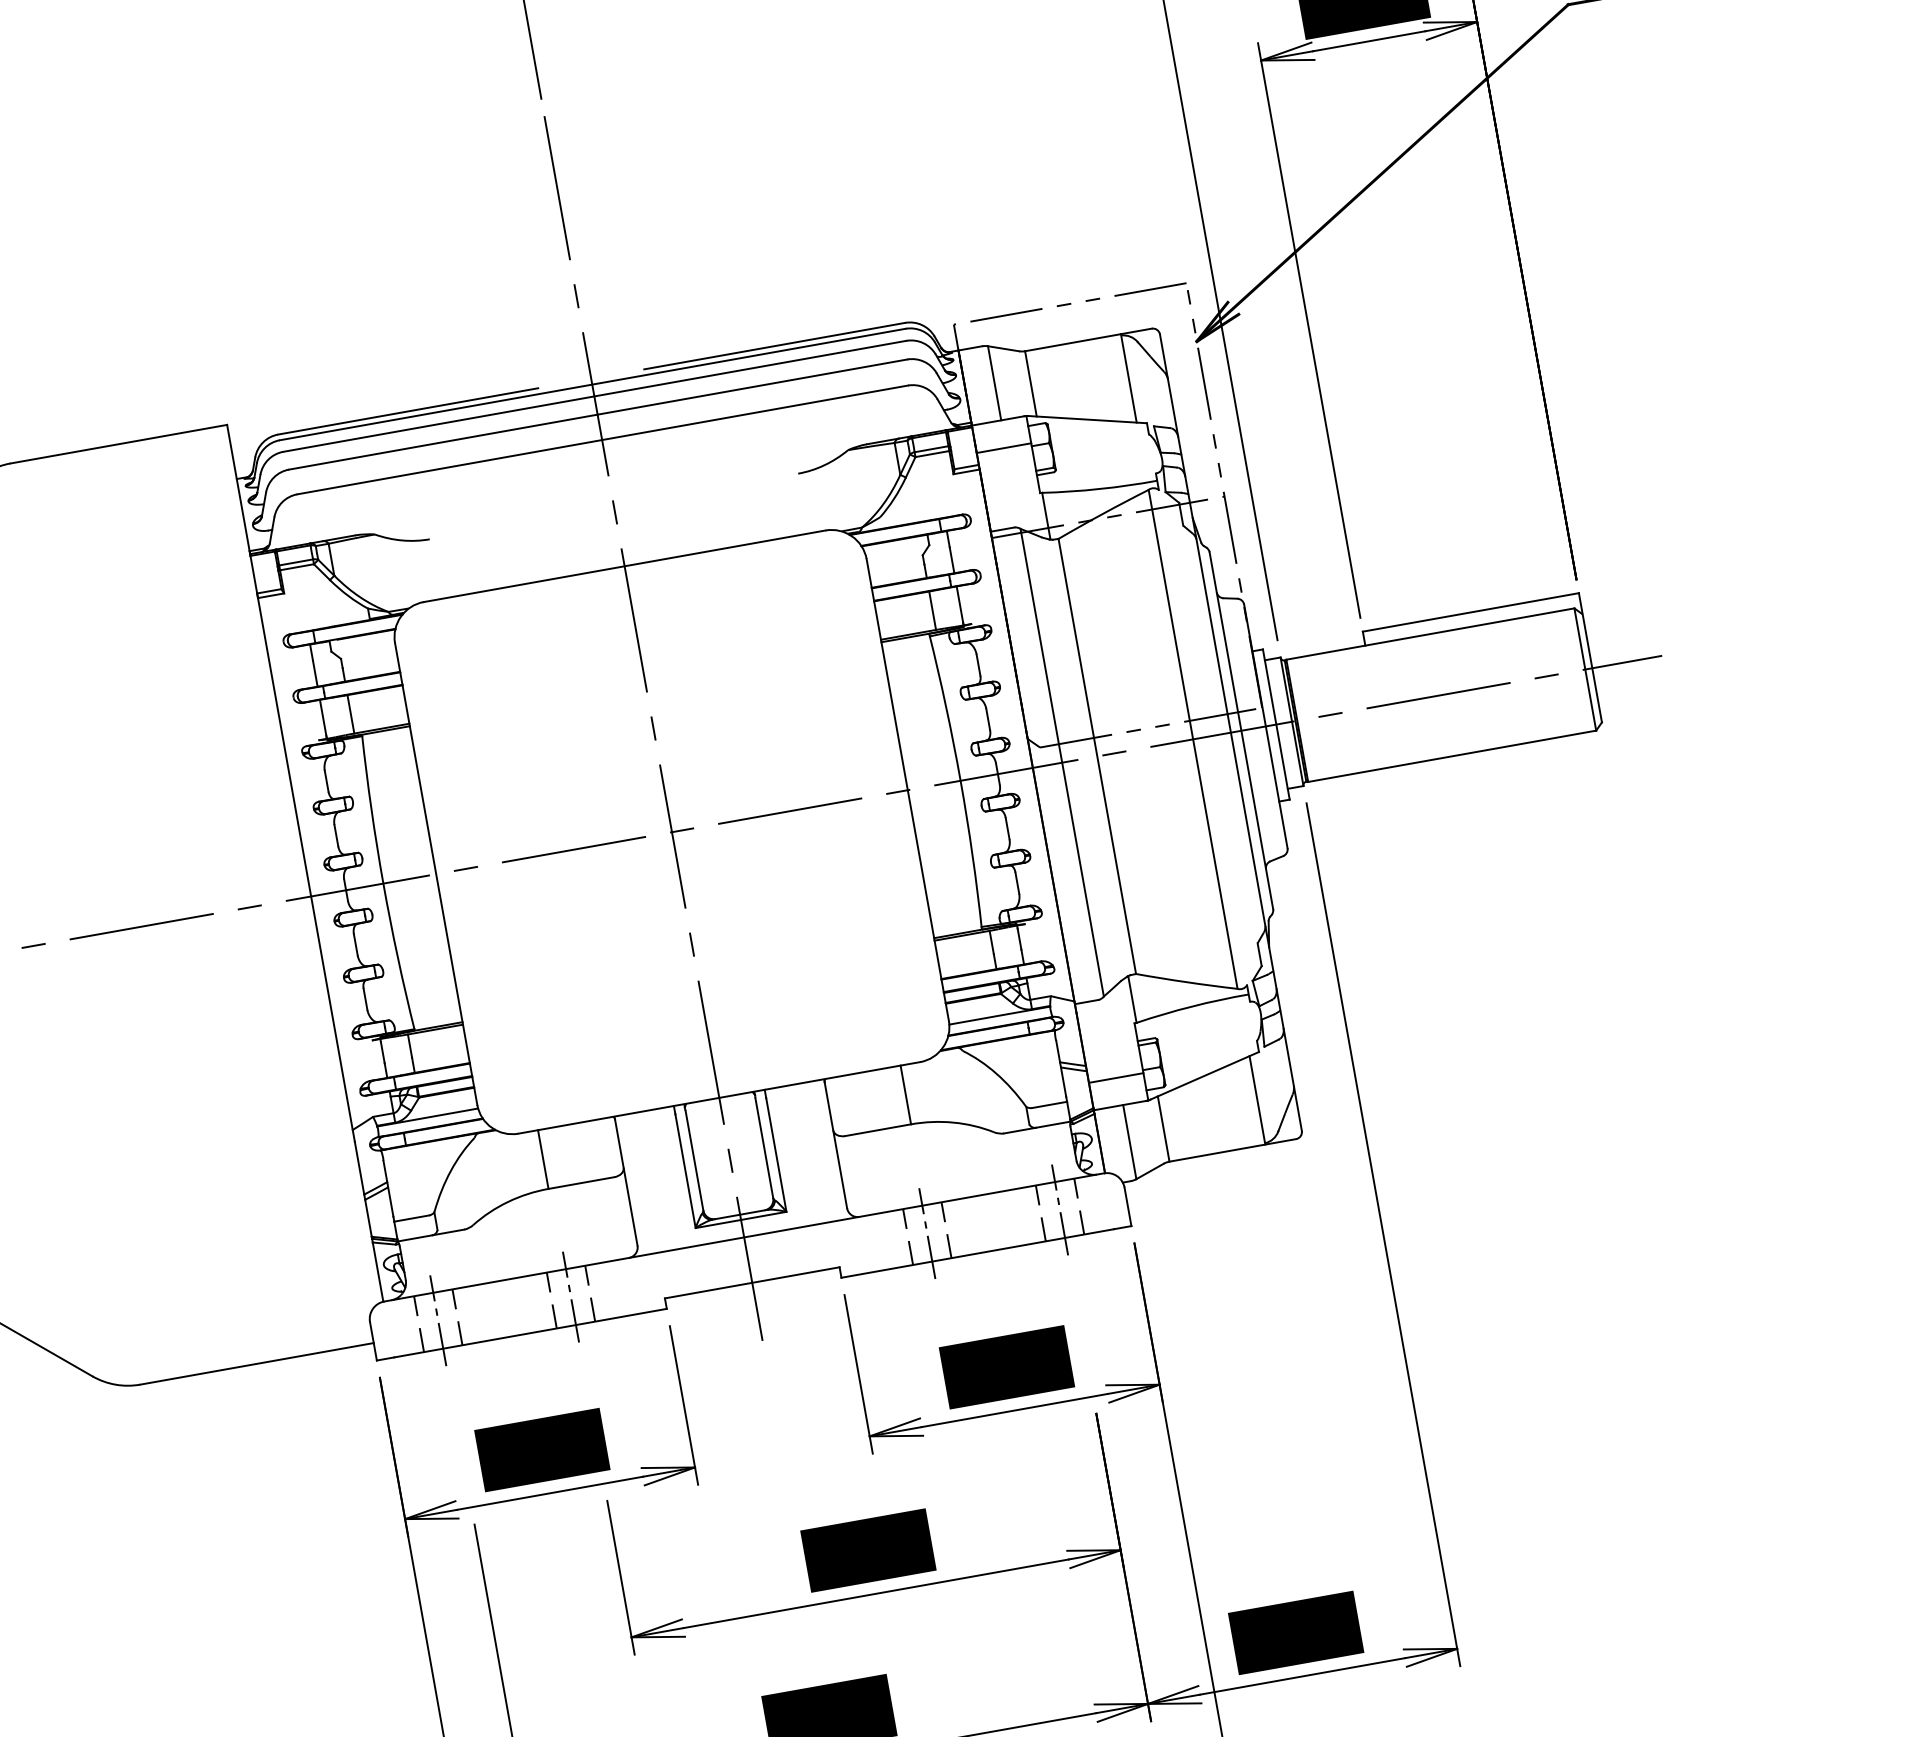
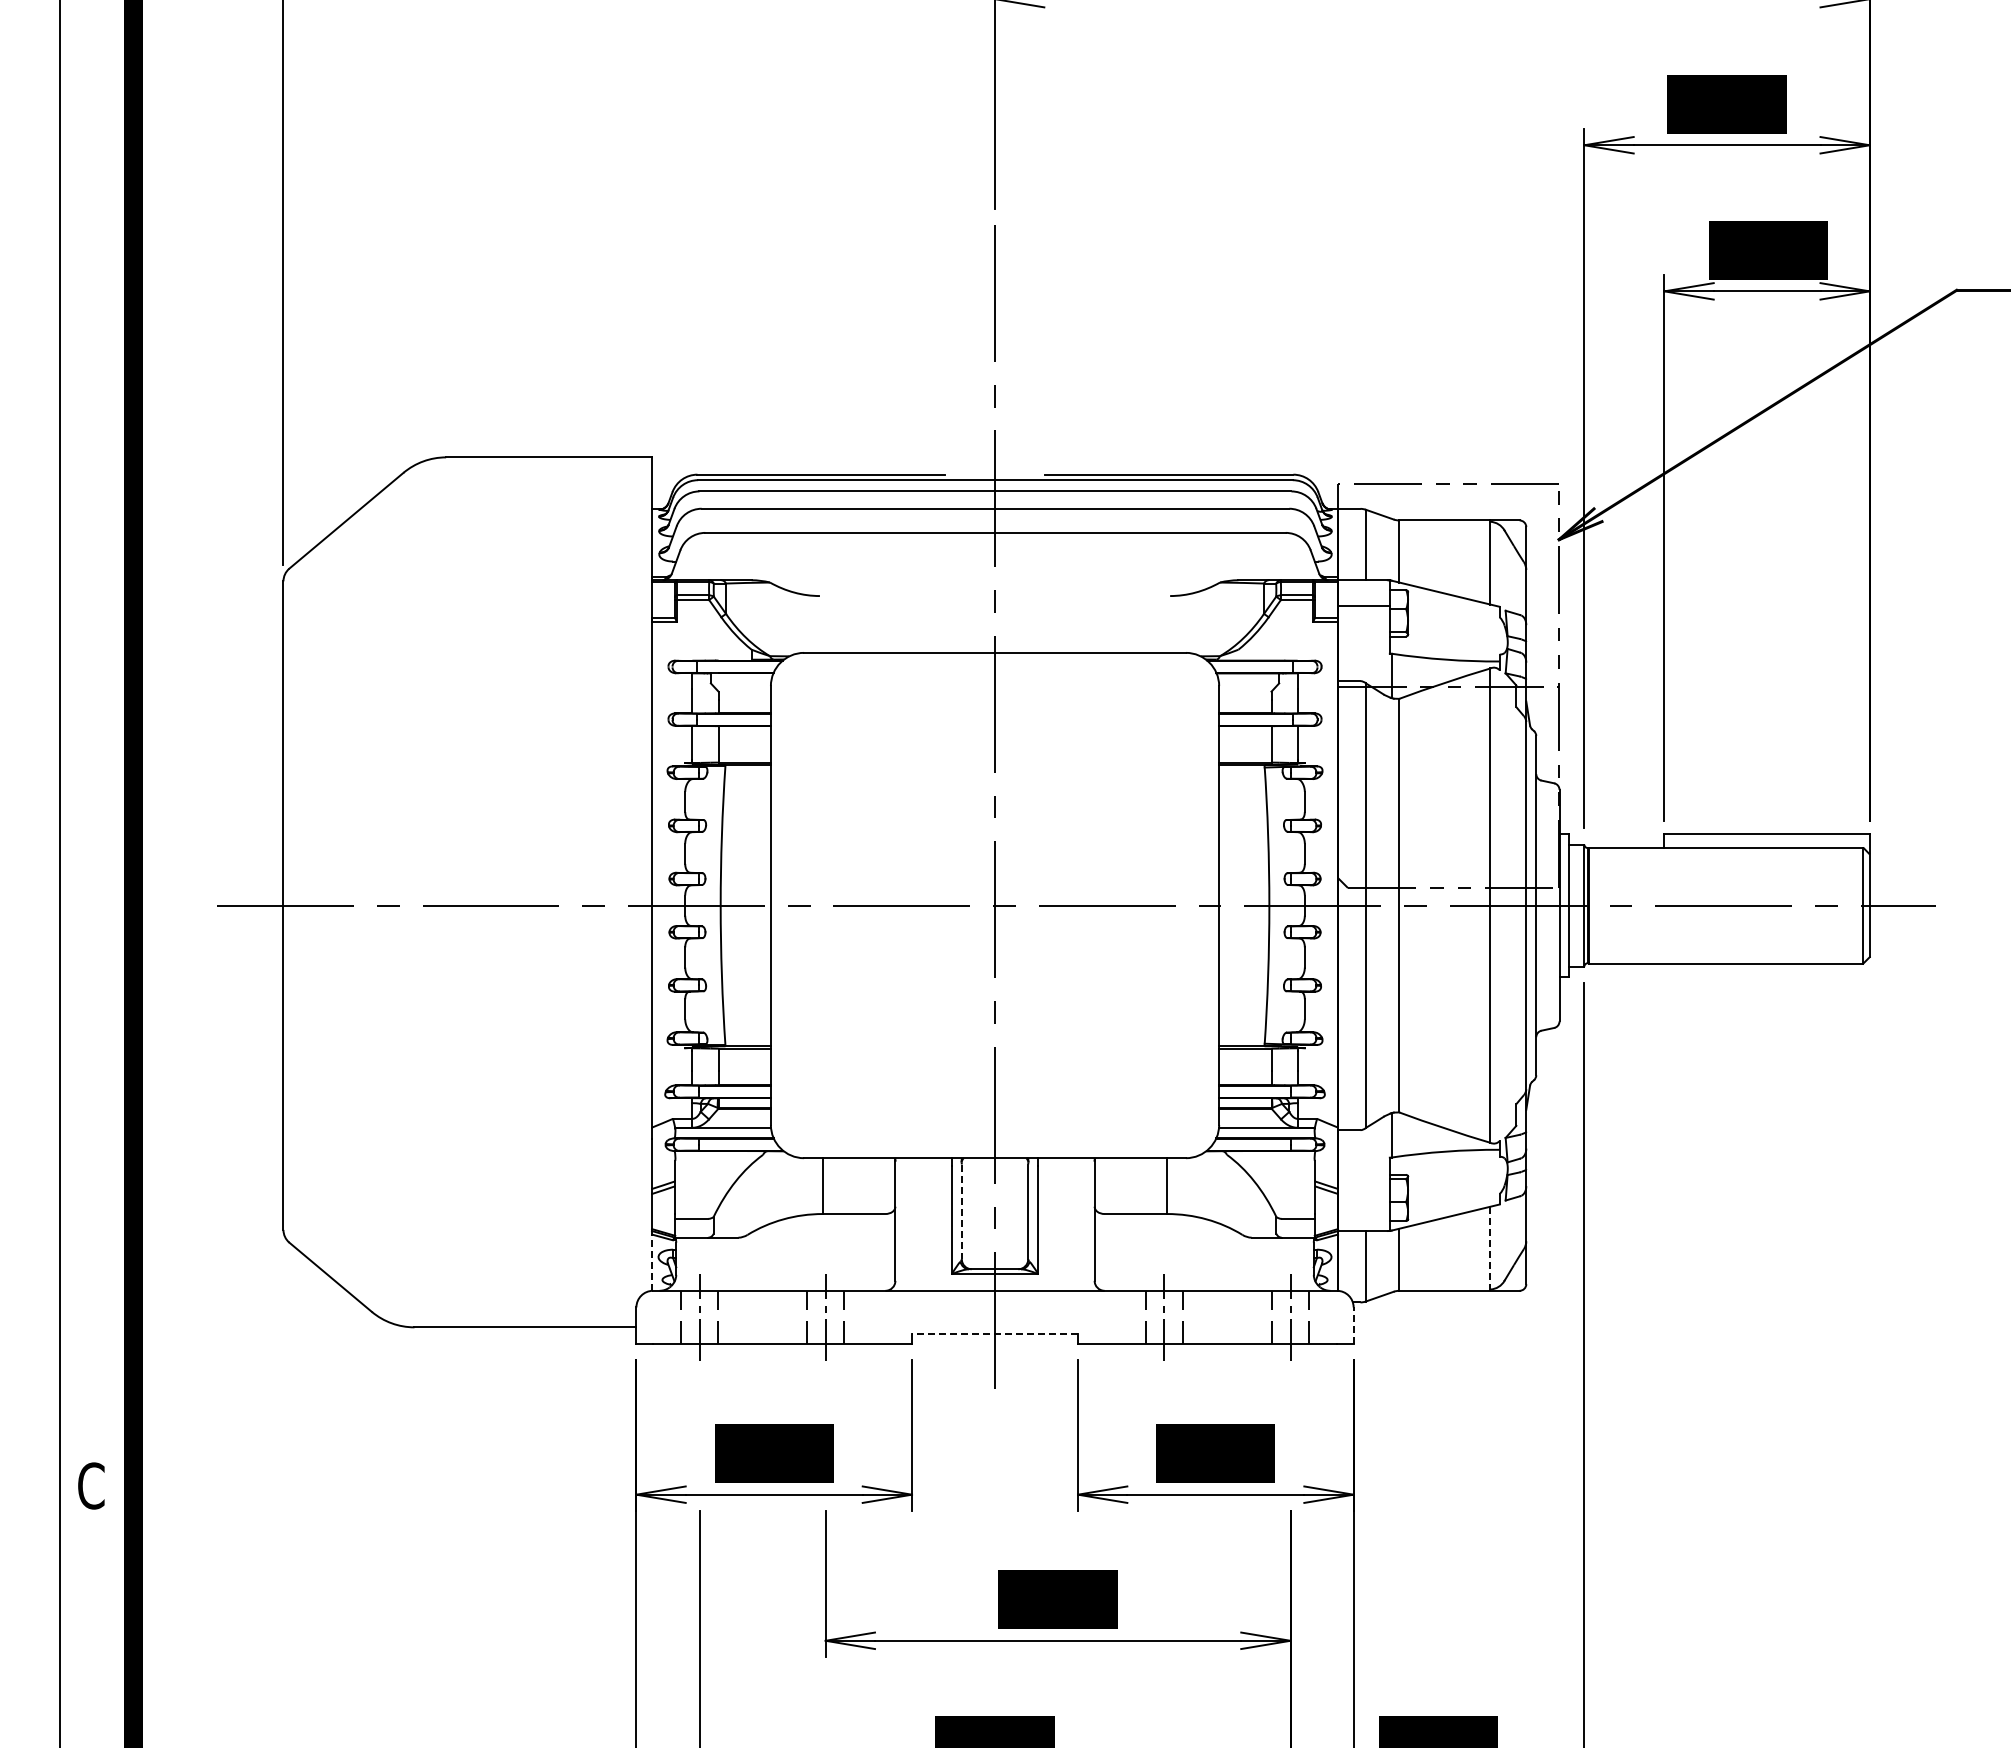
line: (1115, 1078) -> (1363, 1205), removed
line: (1257, 1101) -> (1490, 1249), solid -> dashed
line: (694, 1161) -> (961, 1212), solid -> dashed
line: (1127, 1206) -> (1353, 1325), solid -> dashed
line: (378, 1271) -> (652, 1262), solid -> dashed
line: (751, 1282) -> (994, 1333), solid -> dashed

